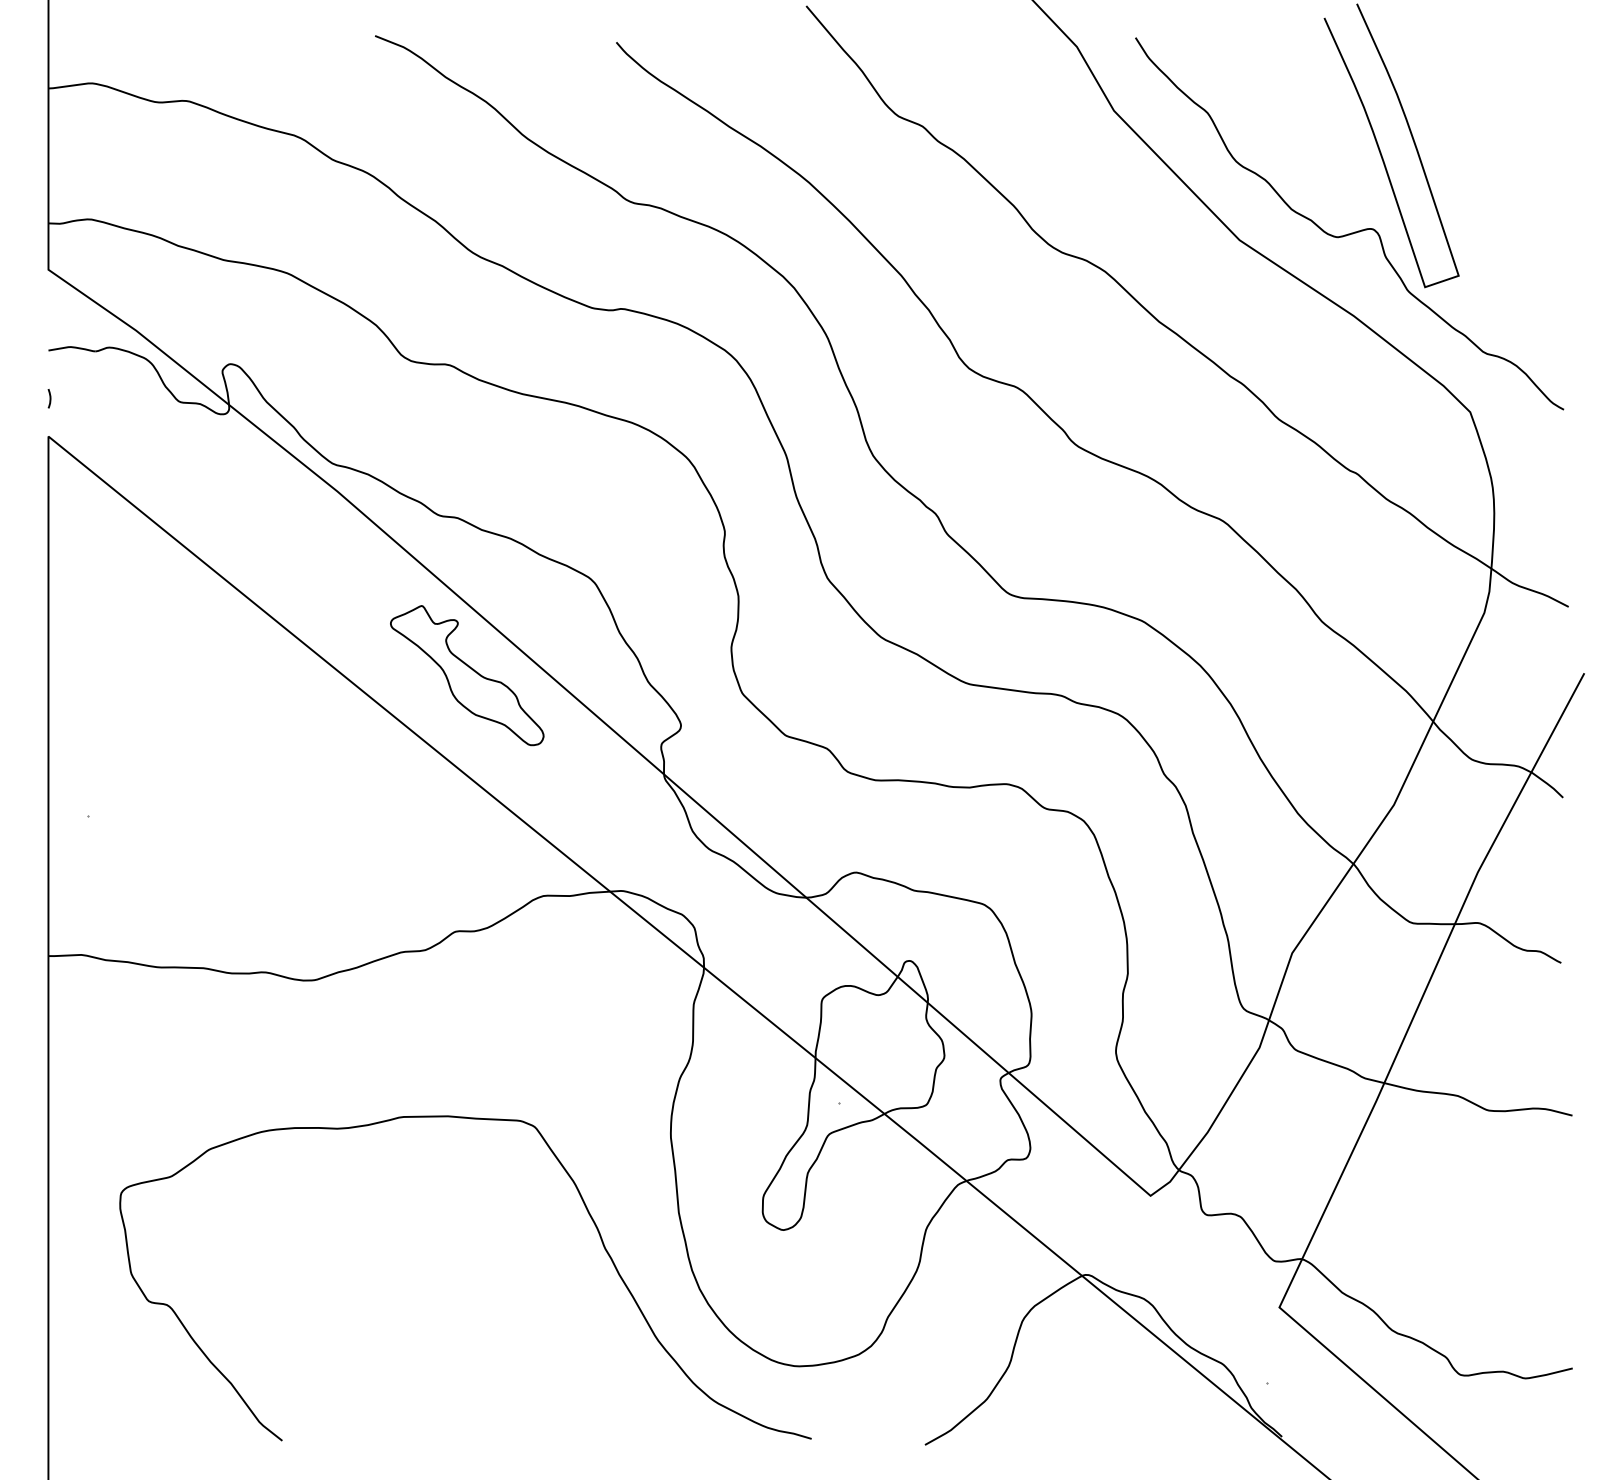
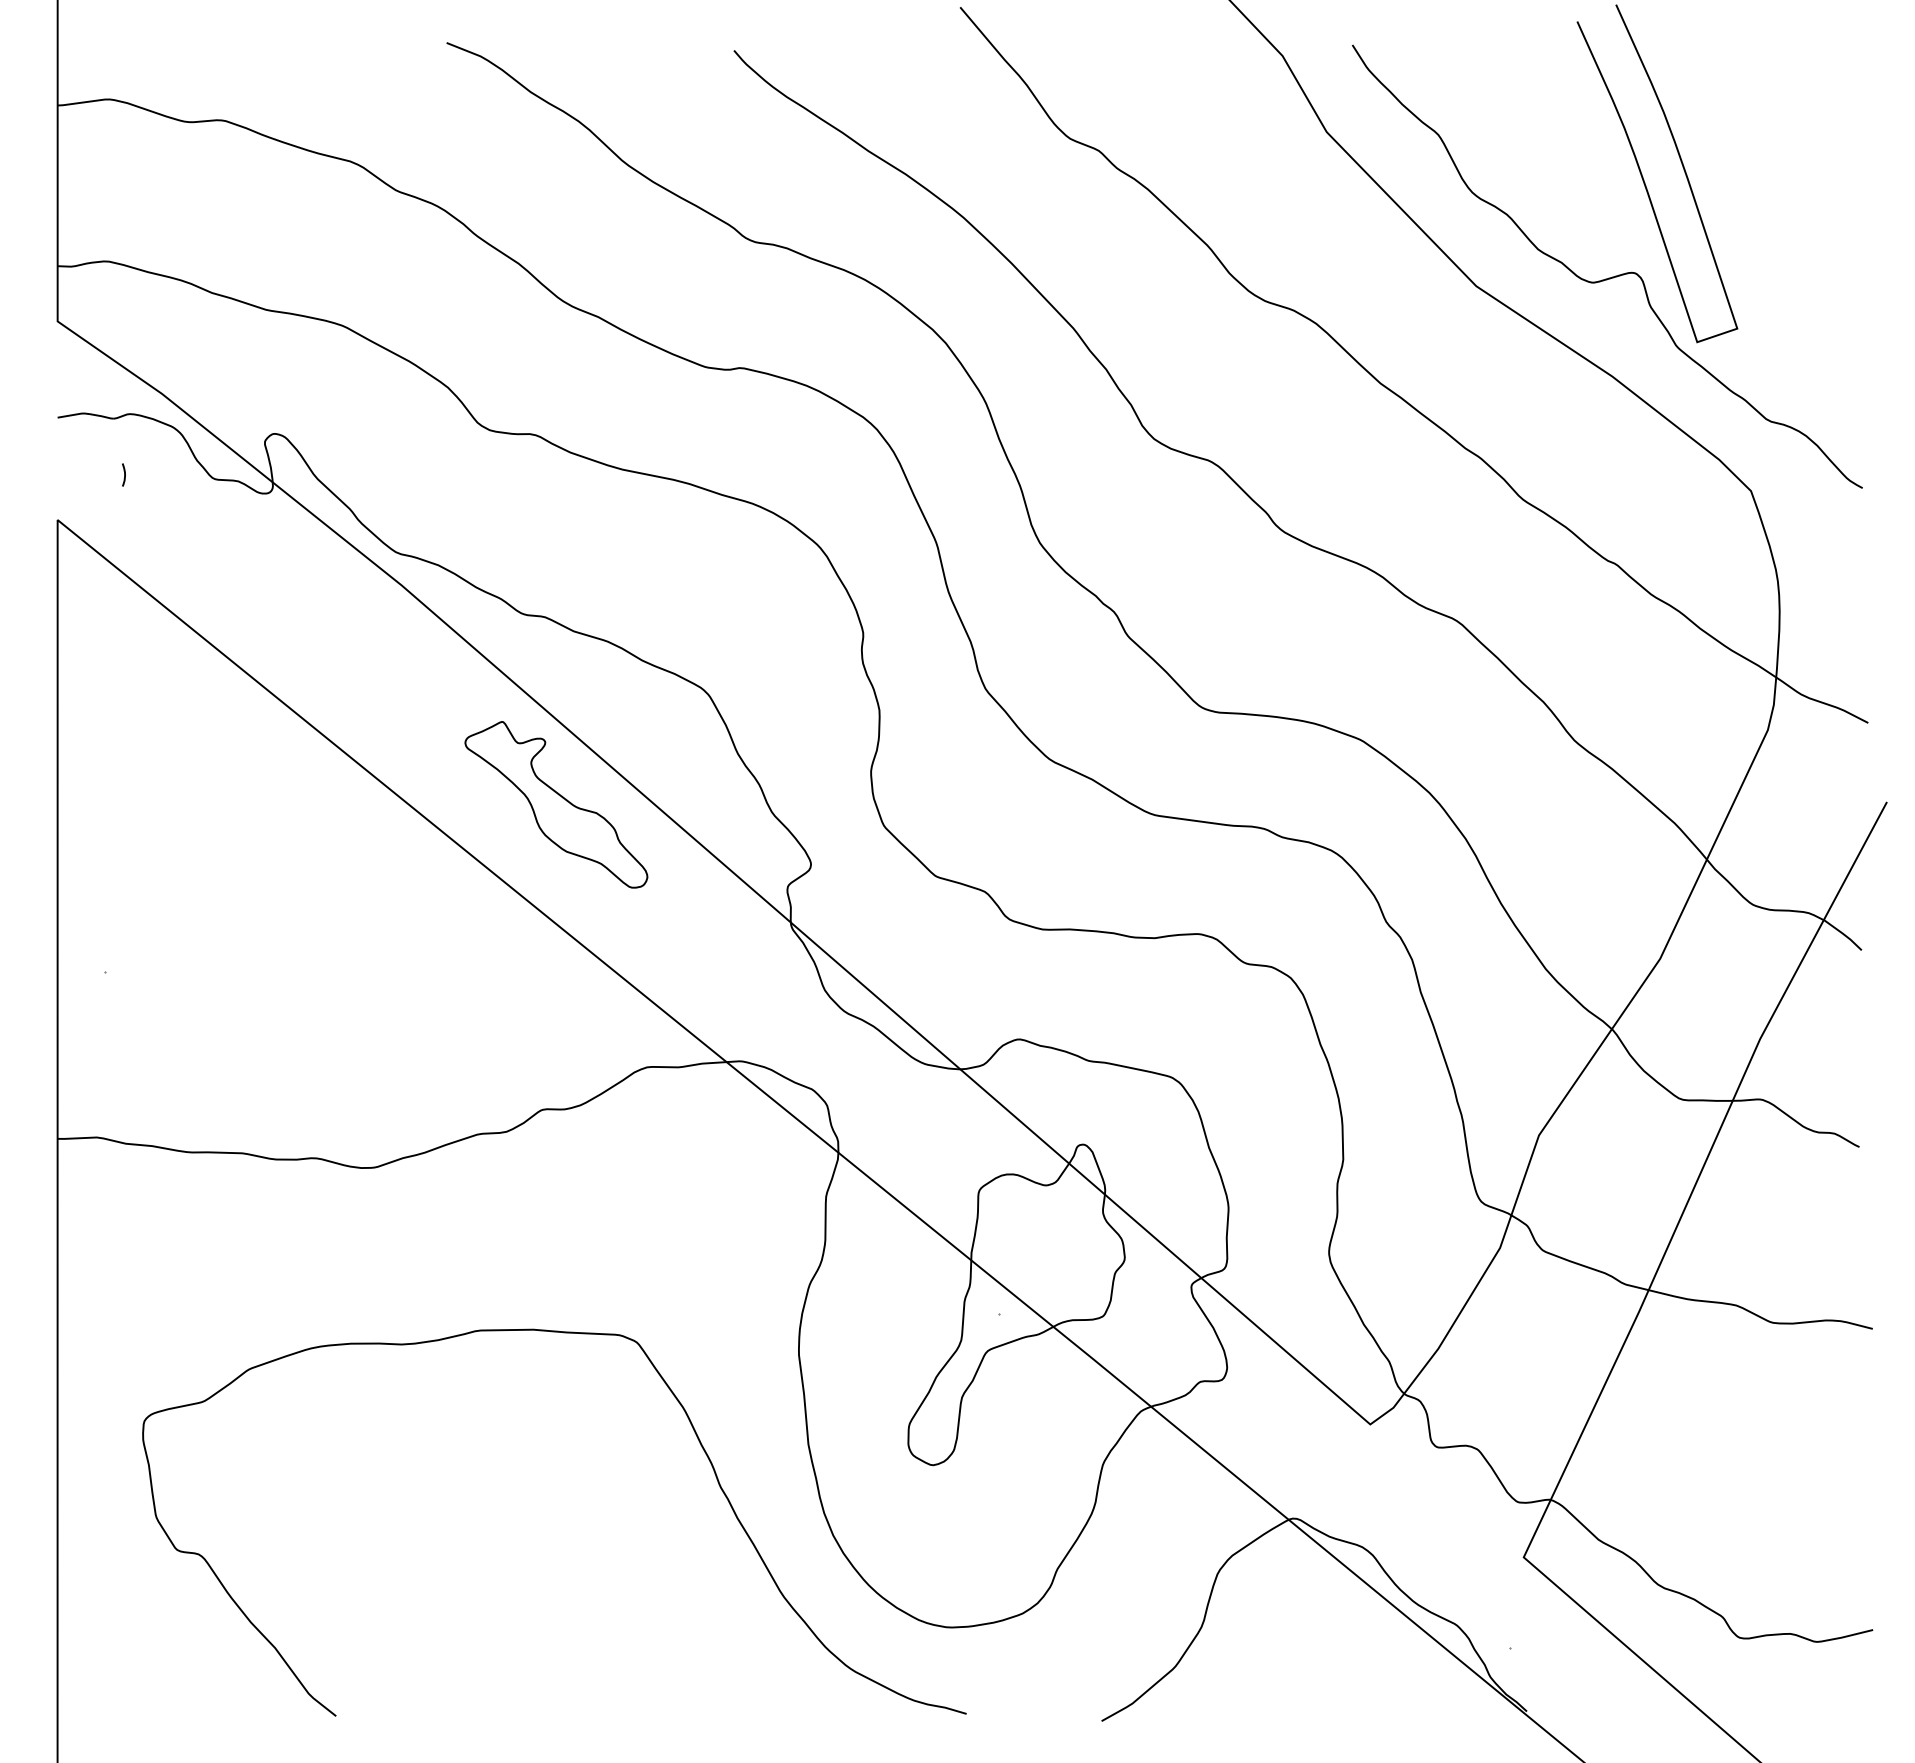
line: (50, 398) -> (124, 474), moved

